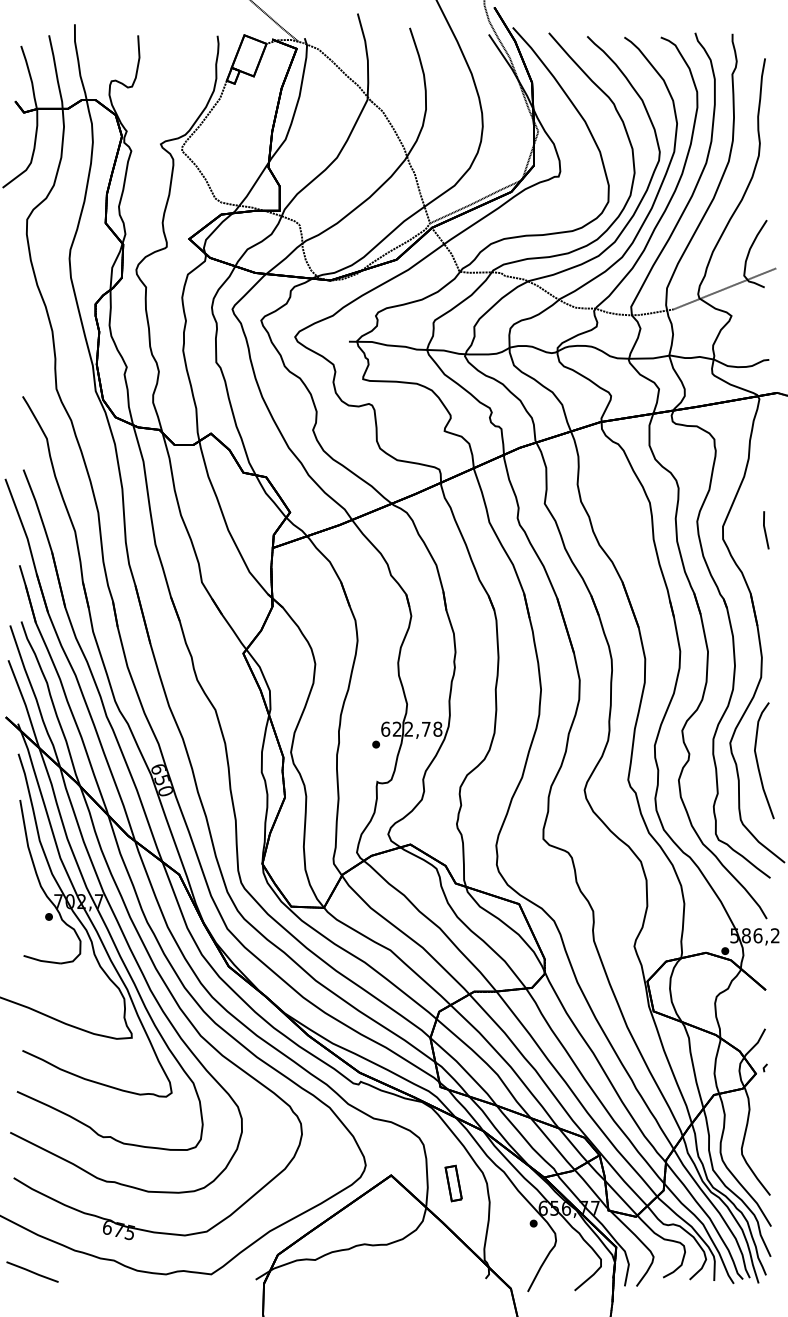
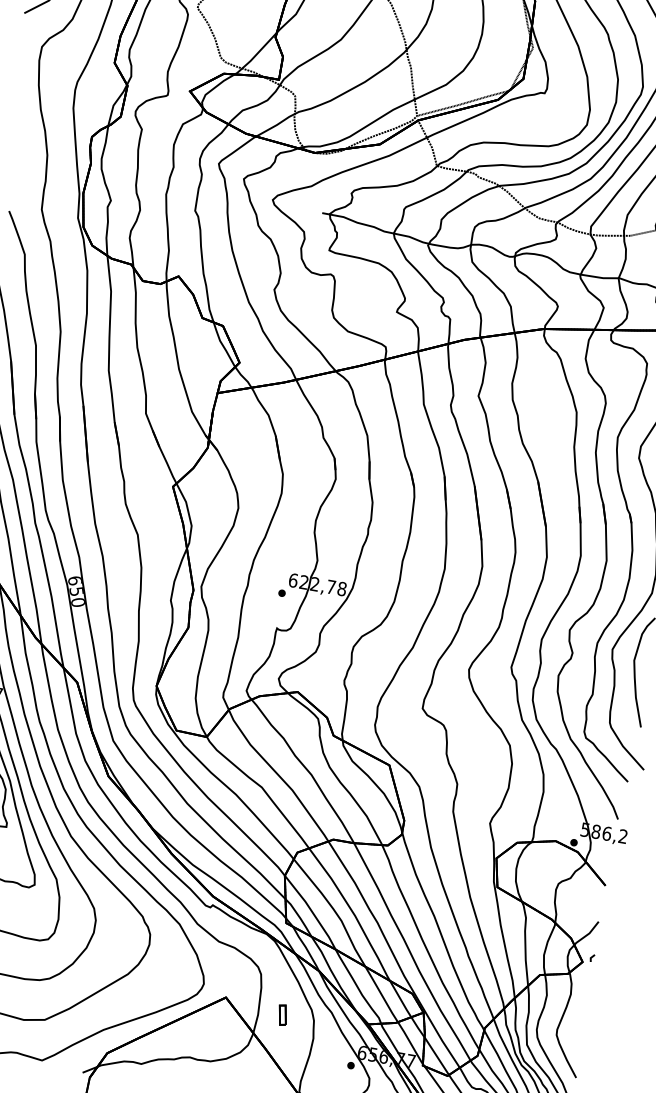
part: (453, 1183) -> (282, 1015), size x0.6

